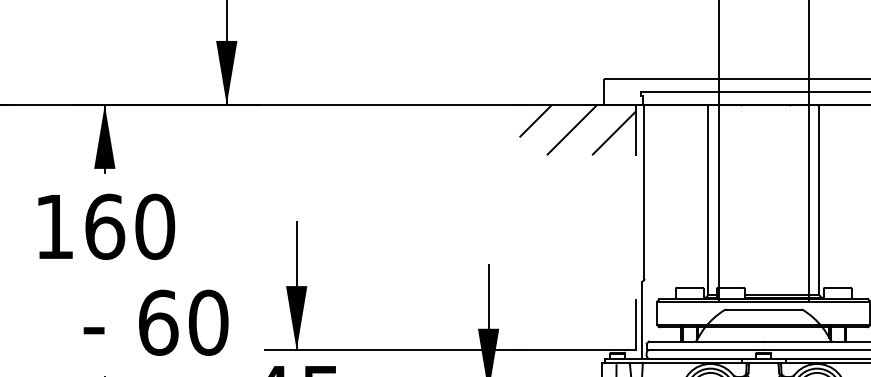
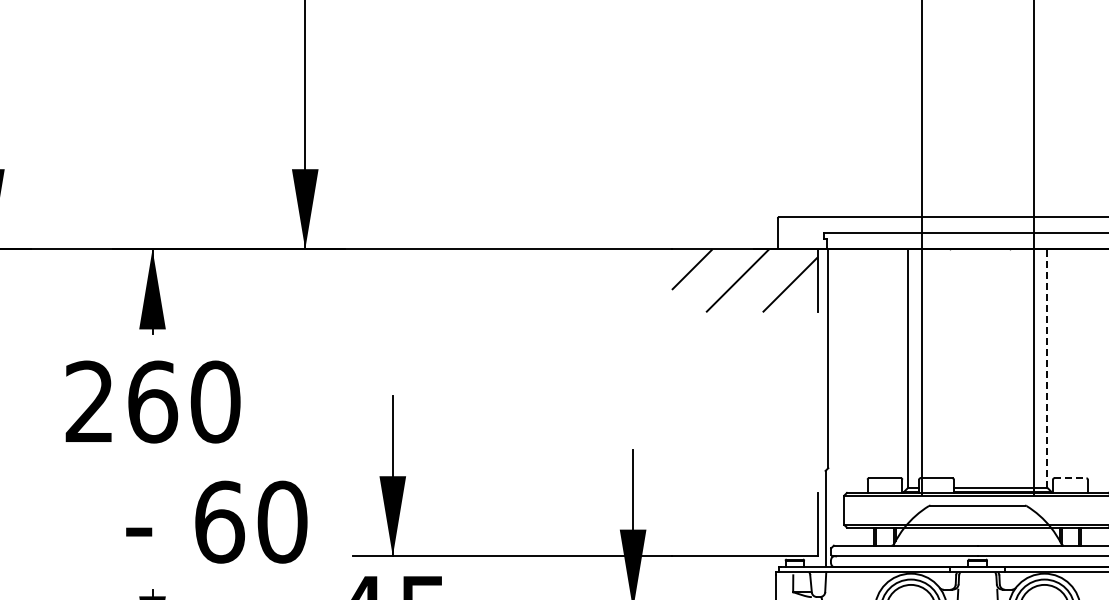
line: (819, 199) -> (1047, 367), solid -> dashed
text: (53, 225) -> (88, 400), 160 -> 260
line: (837, 287) -> (1070, 478), solid -> dashed

